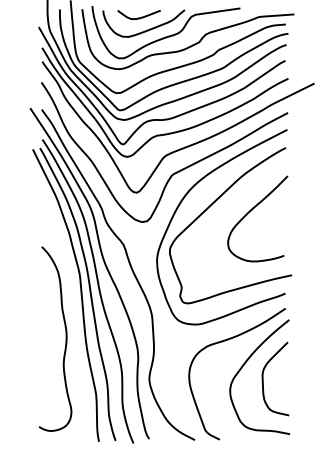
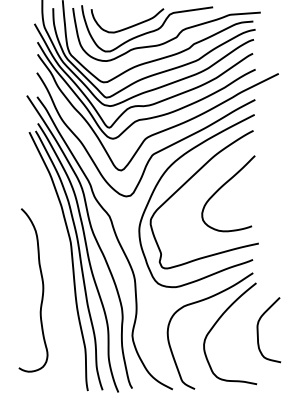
curve: (138, 17) -> (122, 15), removed
curve: (65, 338) -> (42, 289), moved
curve: (263, 378) -> (258, 329), moved

